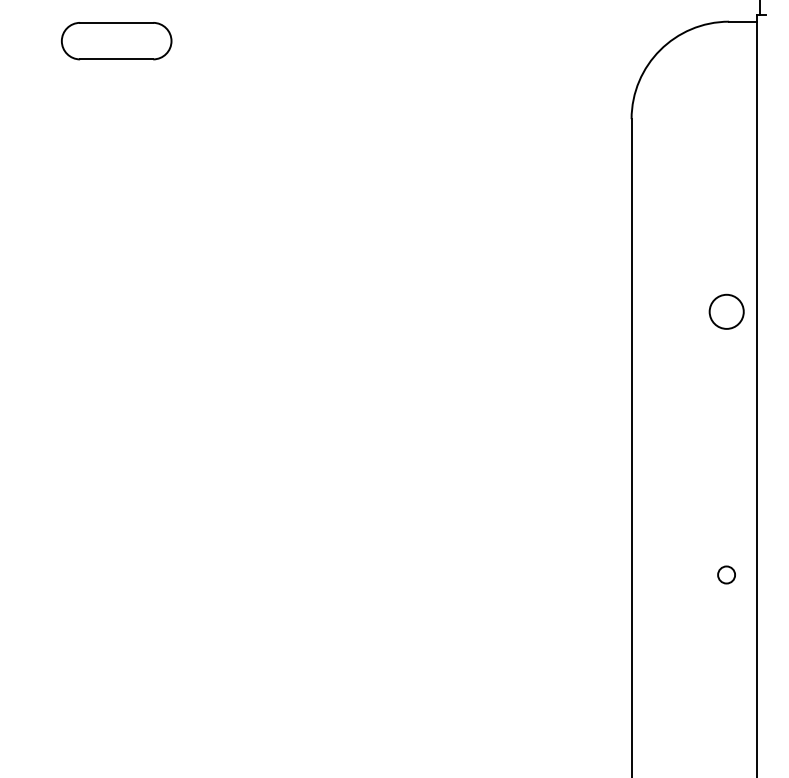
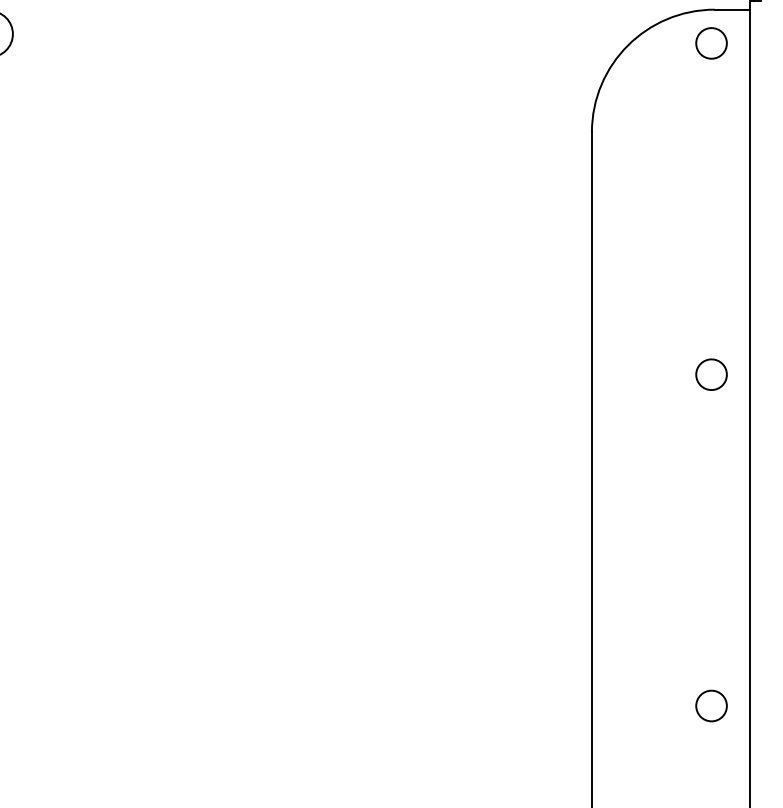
circle: (726, 48) -> (711, 43), added
circle: (726, 311) -> (711, 374), size x0.71
circle: (726, 574) -> (711, 705), size x1.43

